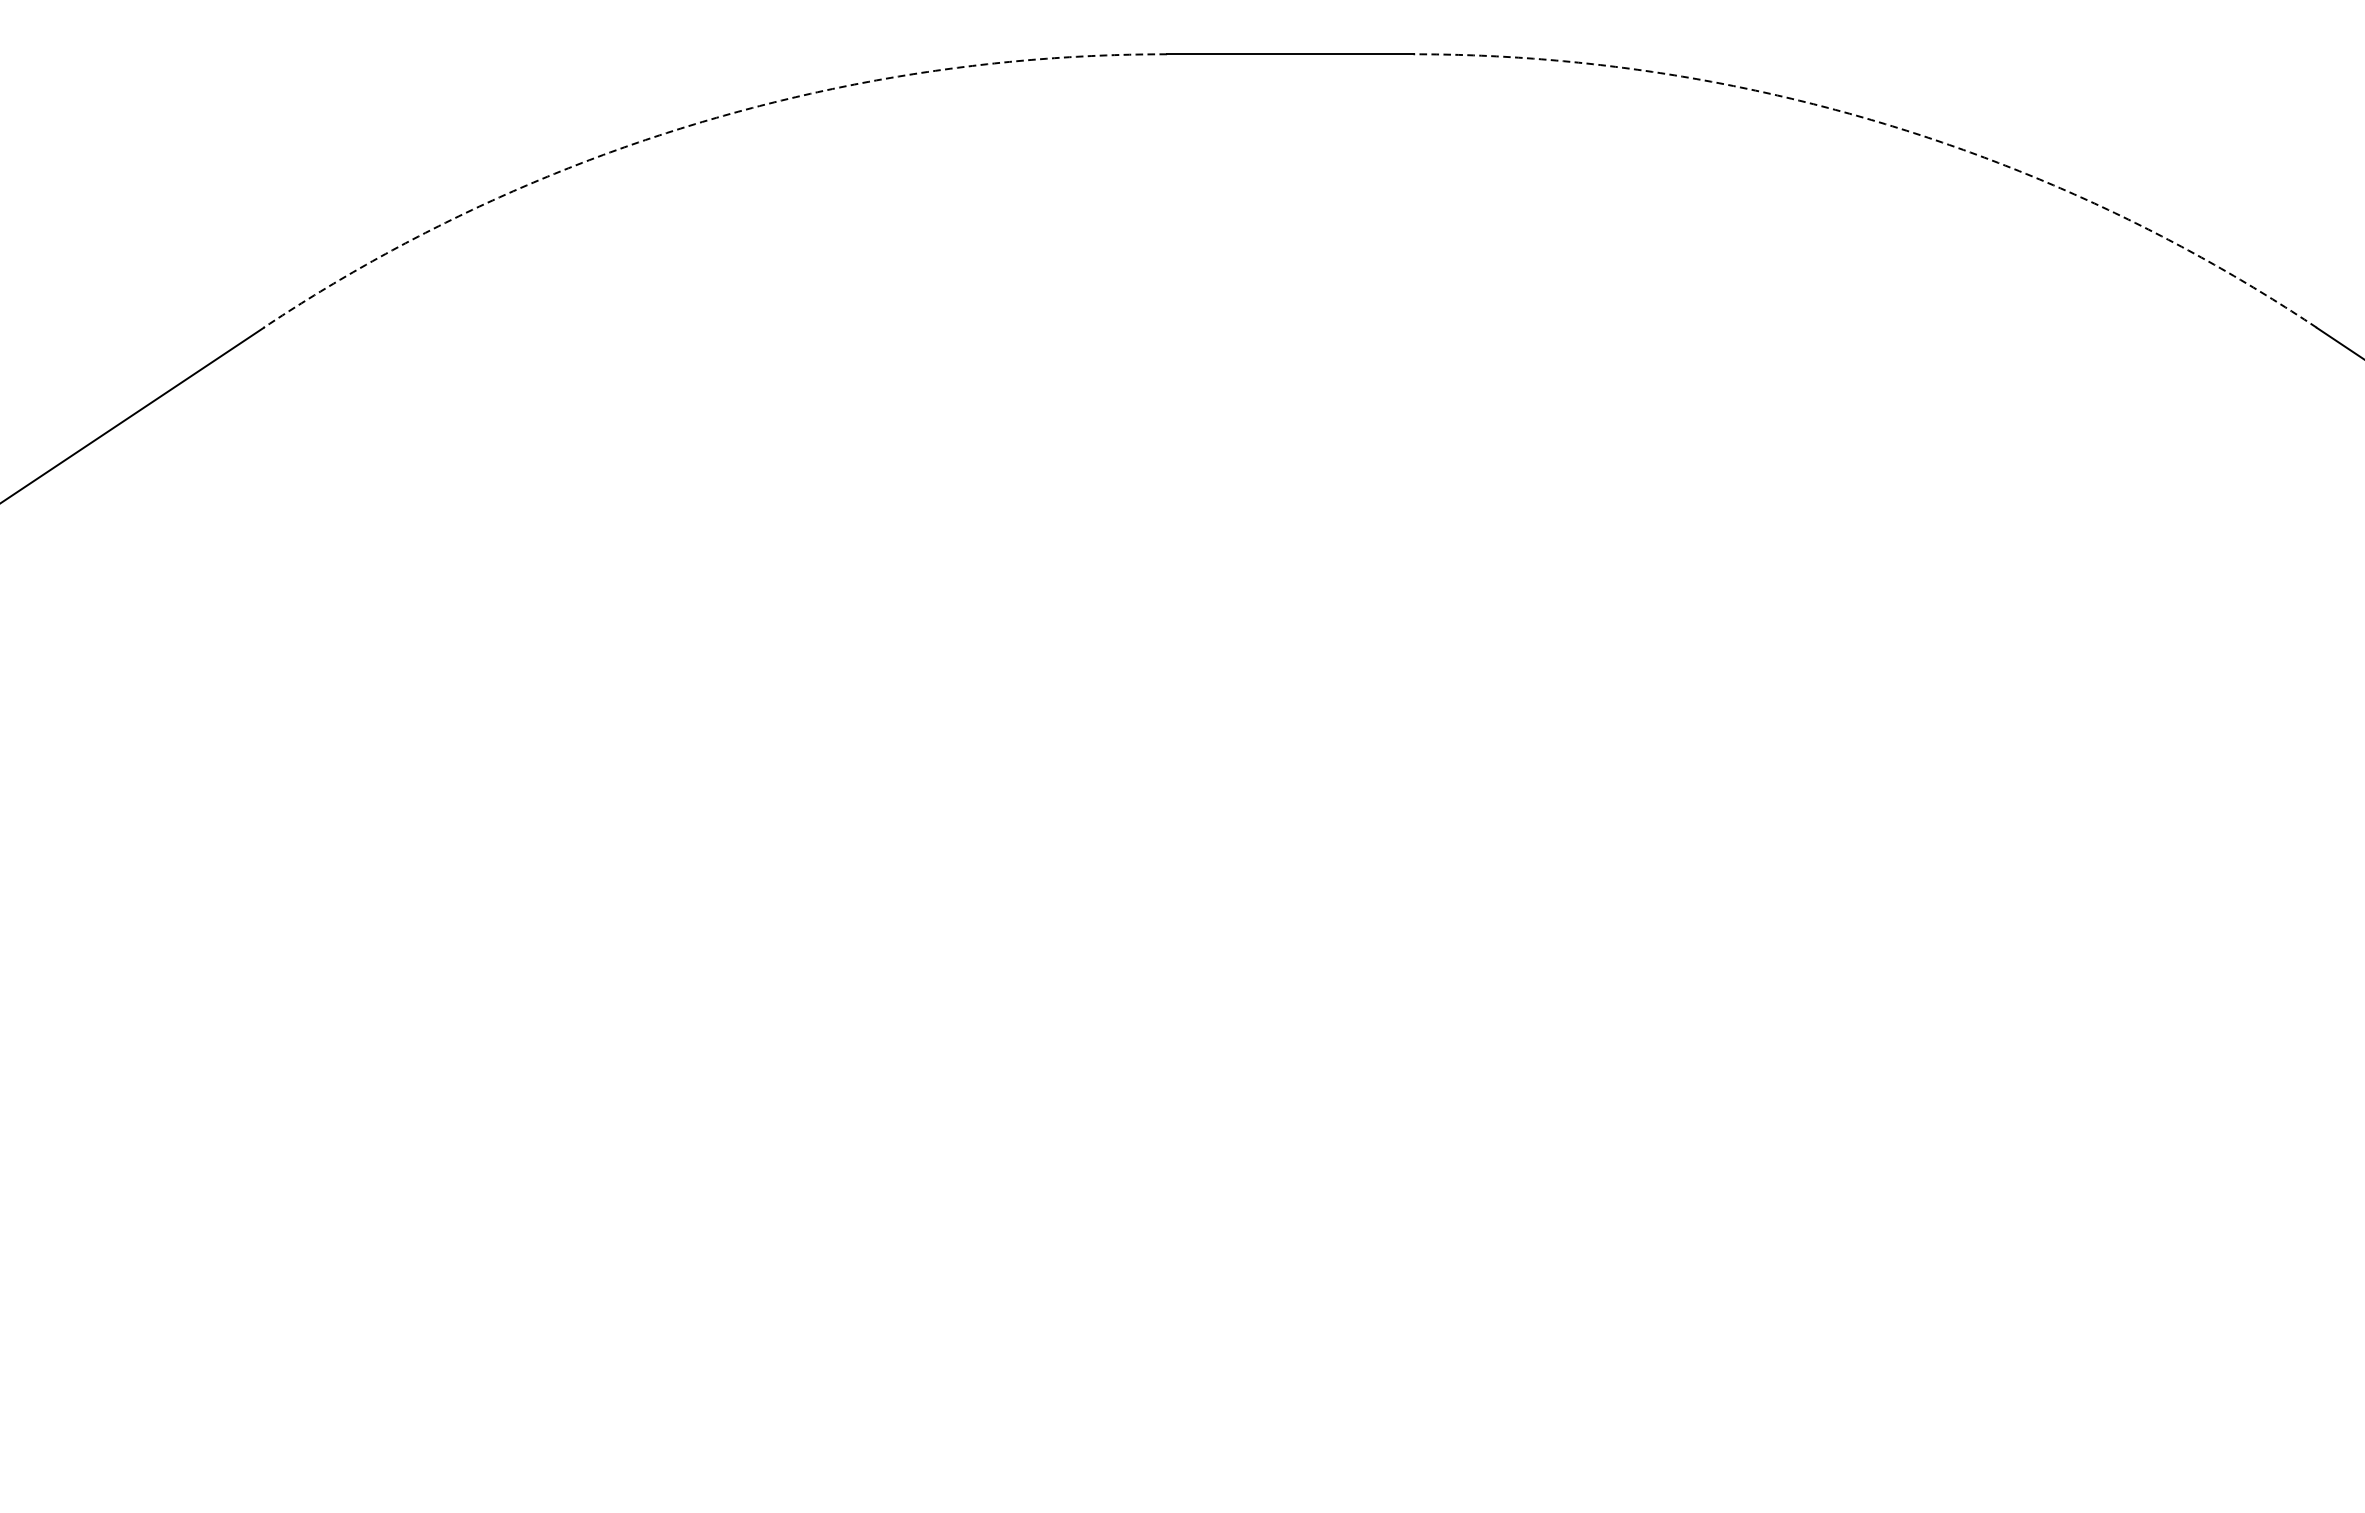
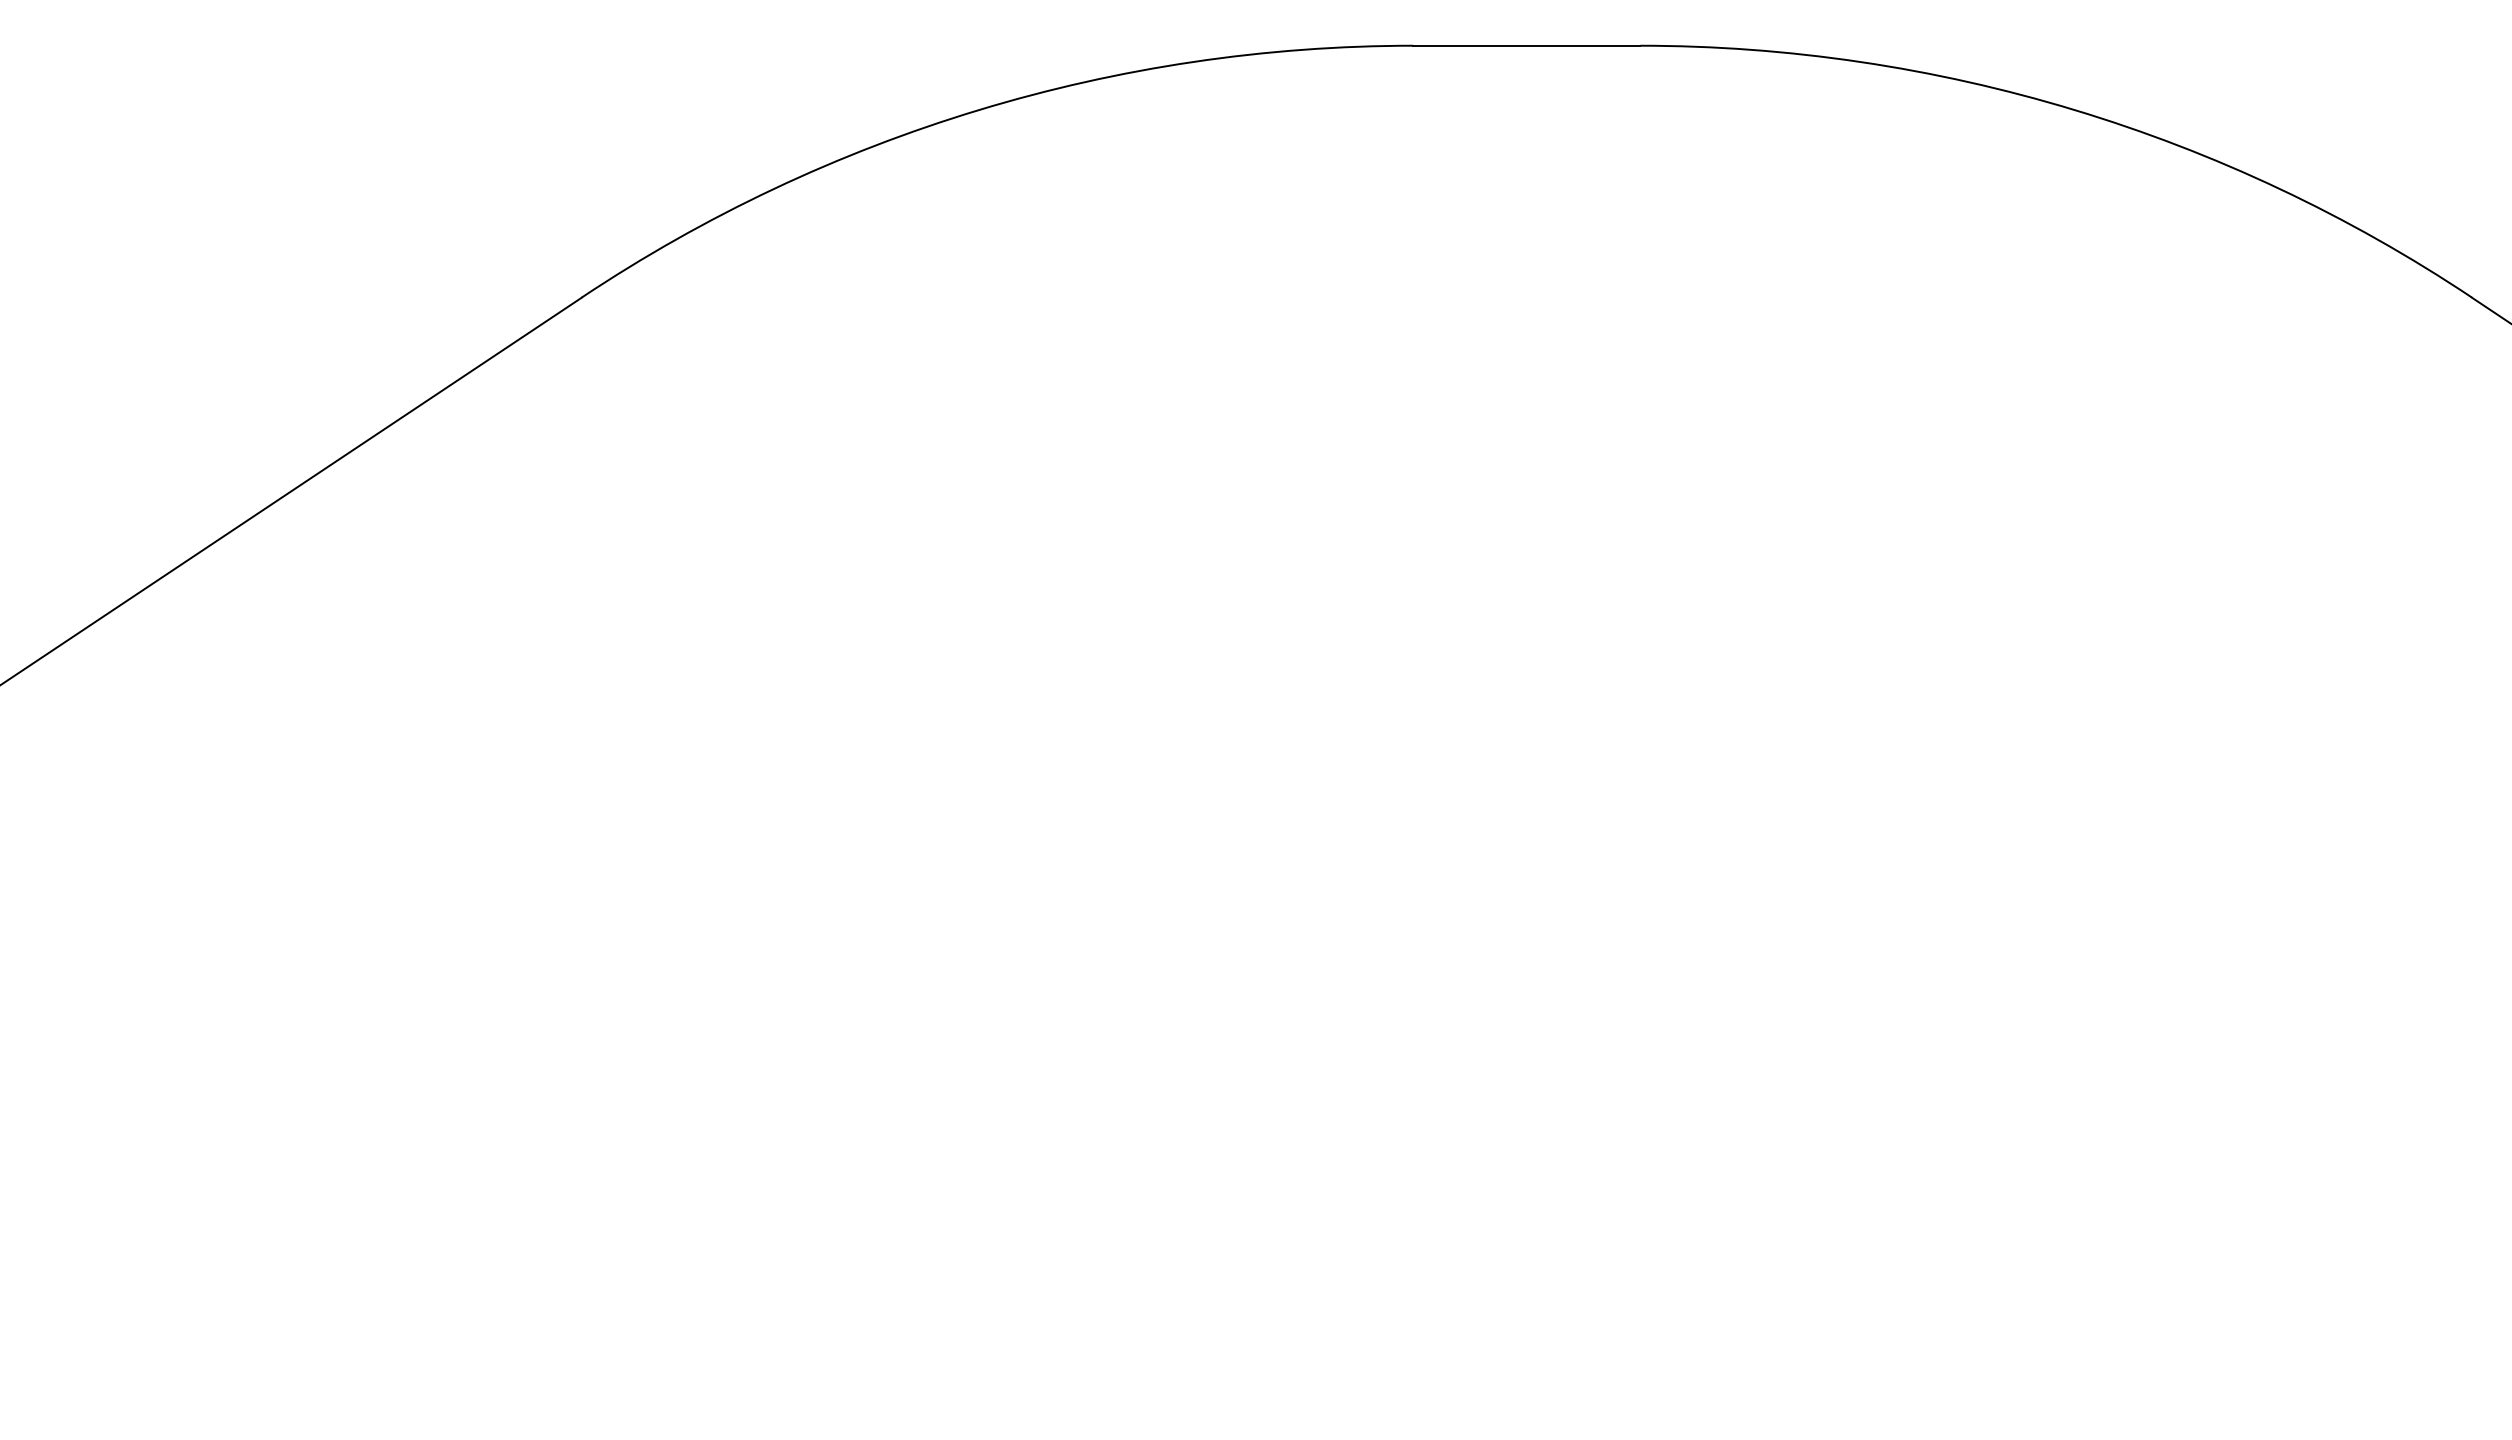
arc: (695, 124) -> (979, 110), dashed -> solid
arc: (1885, 124) -> (2074, 110), dashed -> solid

